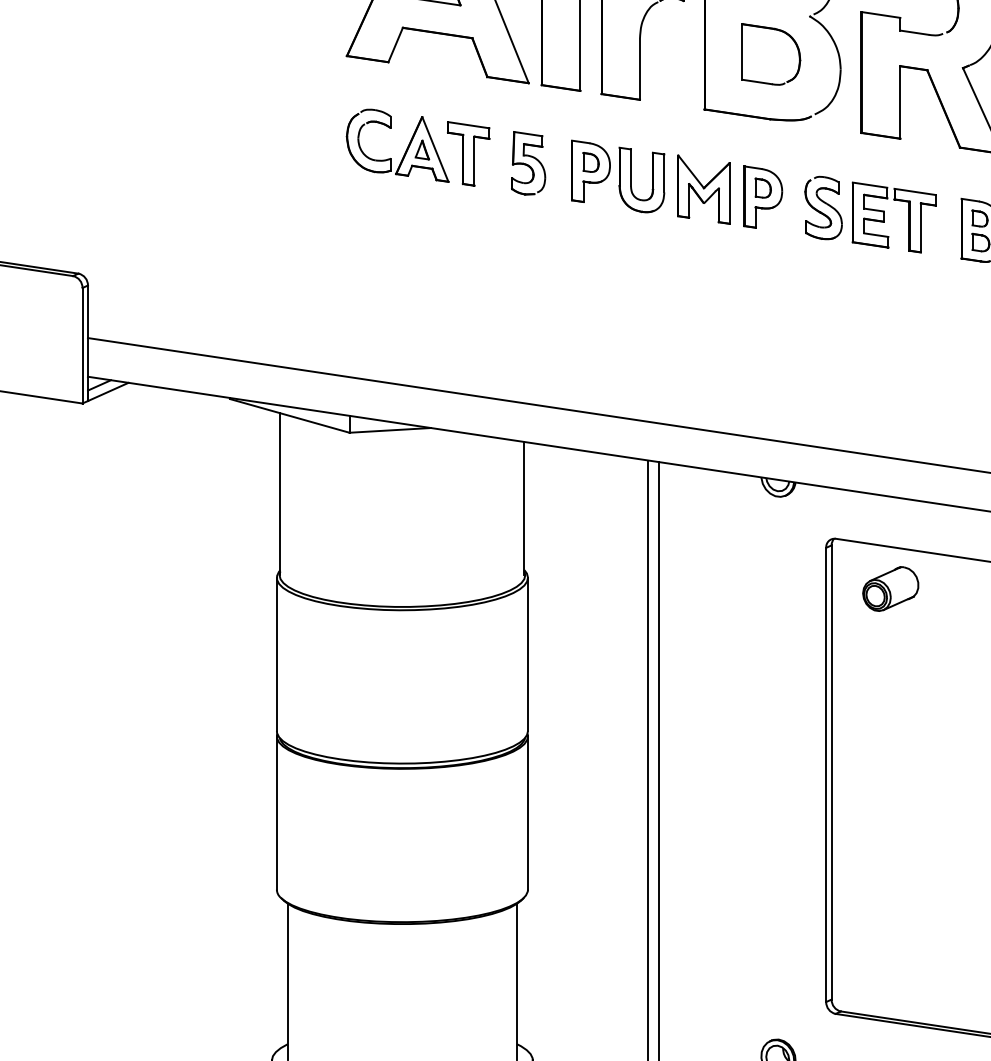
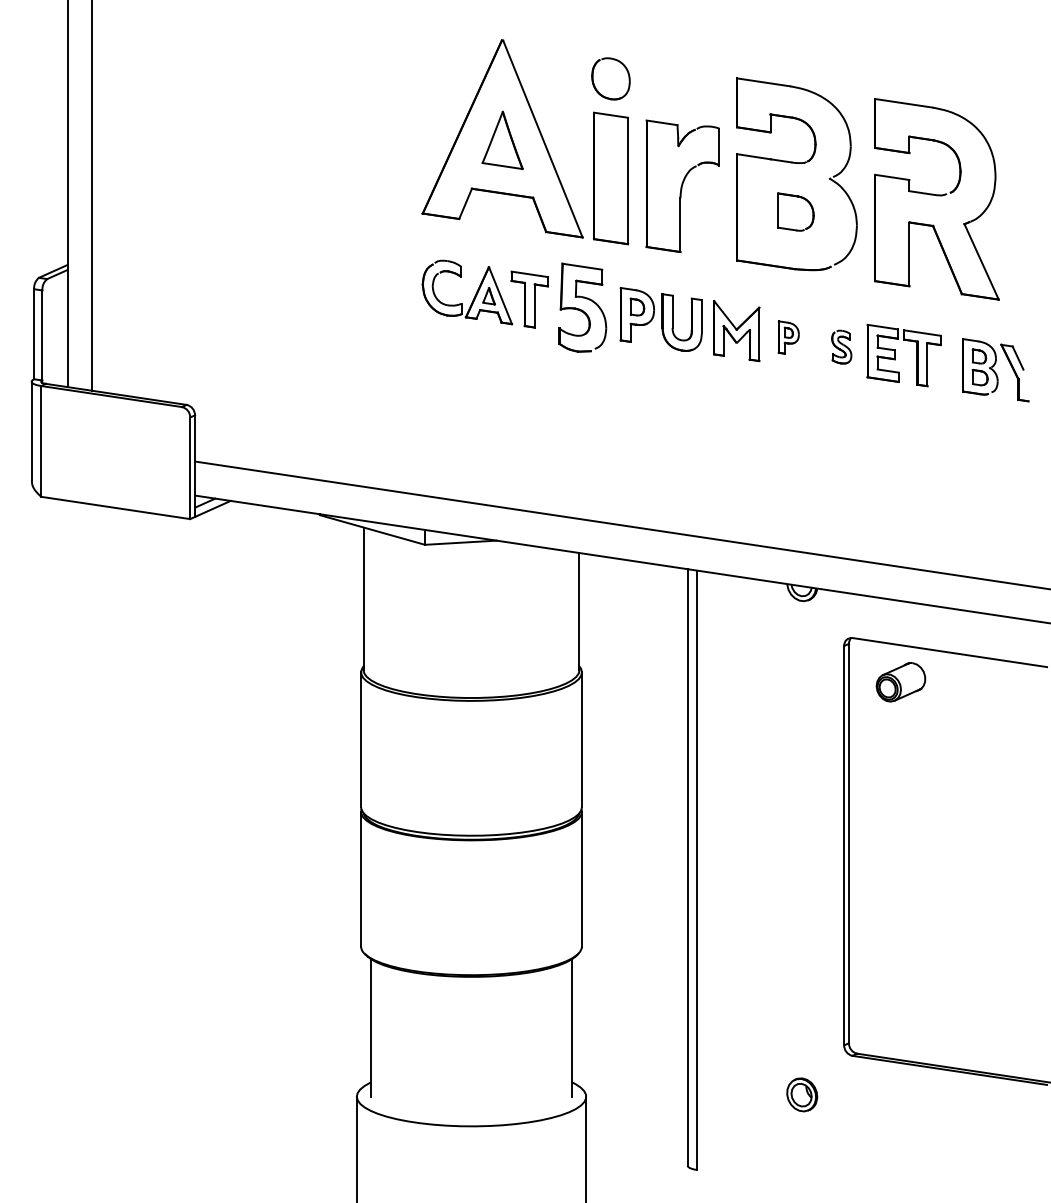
part: (770, 53) -> (795, 211), size x0.7
part: (527, 162) -> (581, 307), size x1.6
part: (762, 196) -> (788, 337), size x0.6
part: (823, 207) -> (841, 346), size x0.6

